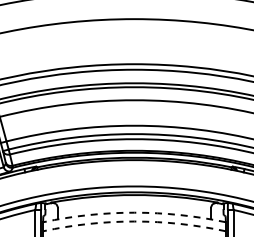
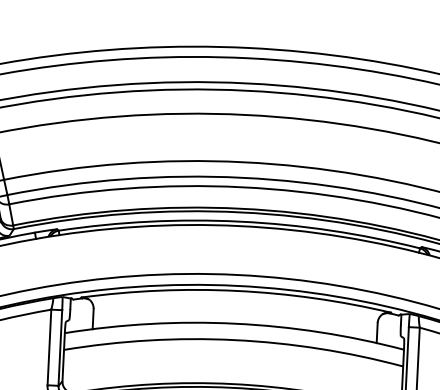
arc: (134, 212) -> (235, 323), dashed -> solid
arc: (134, 221) -> (234, 340), dashed -> solid

